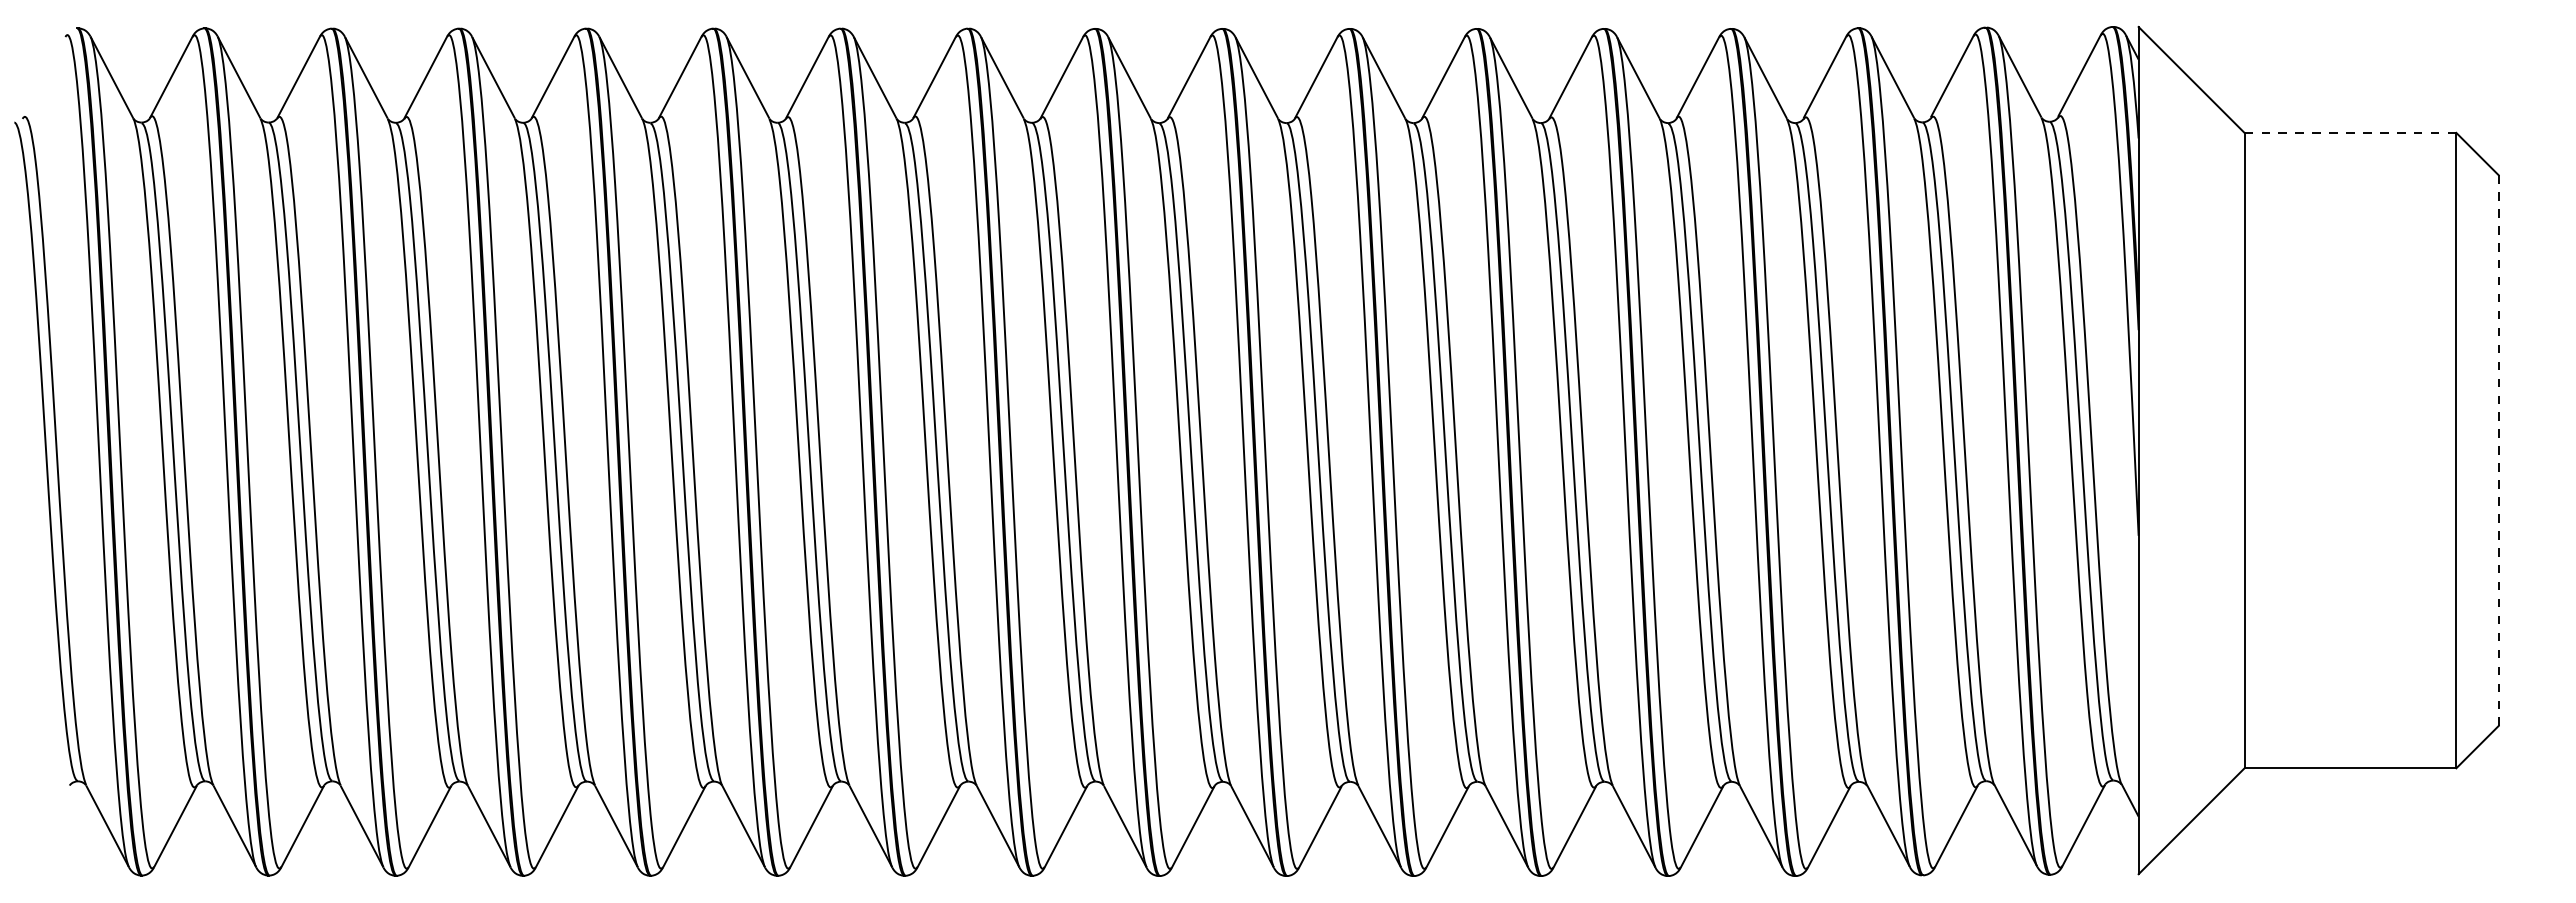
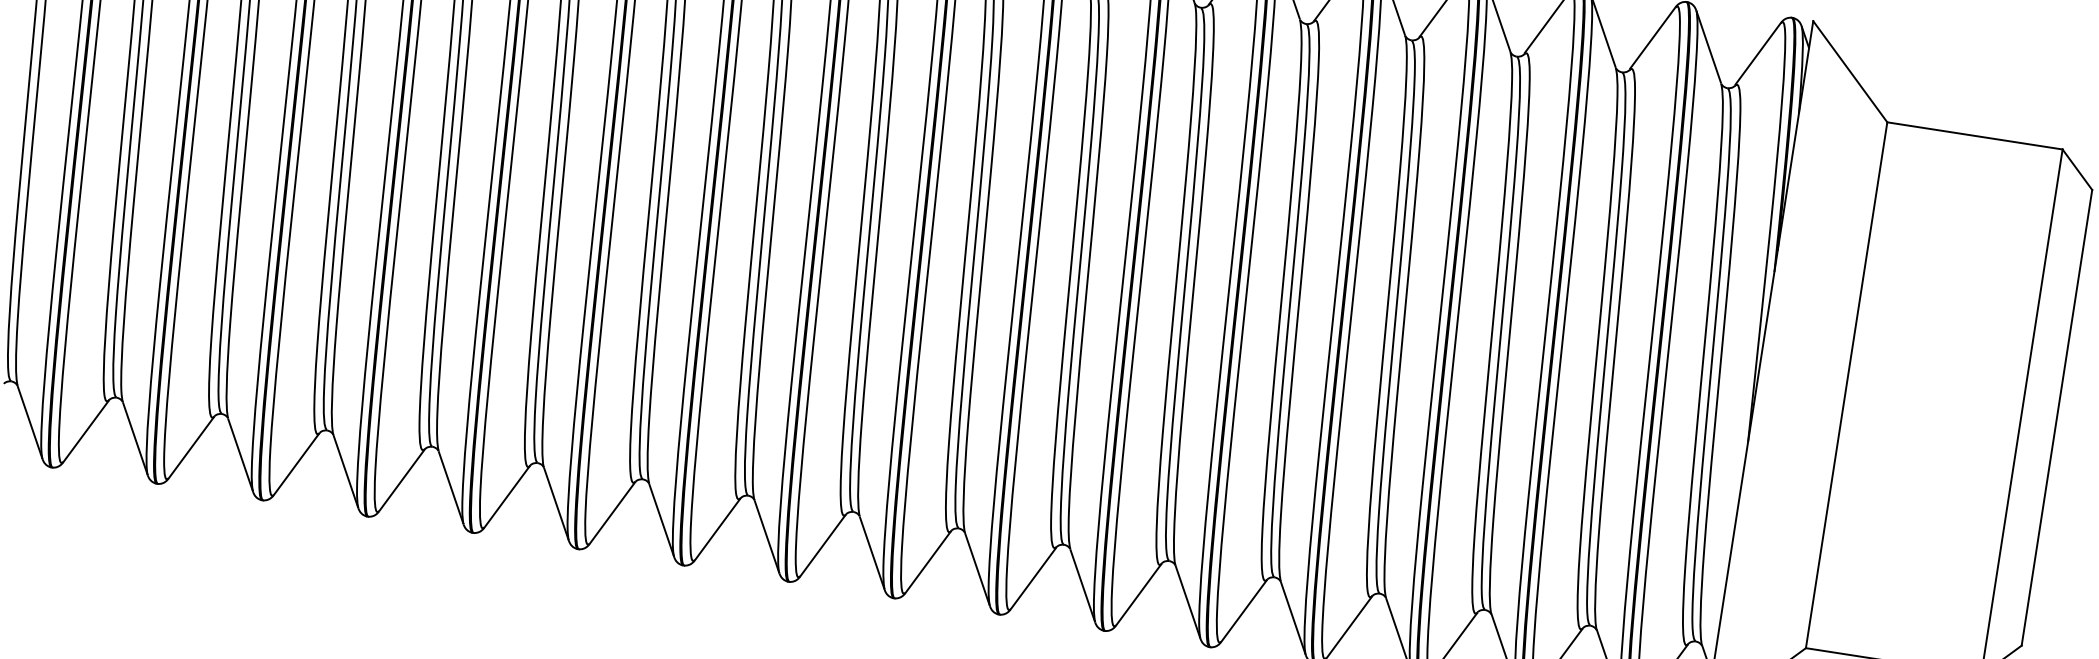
line: (2350, 132) -> (1975, 135), dashed -> solid
line: (2498, 451) -> (2056, 418), dashed -> solid

